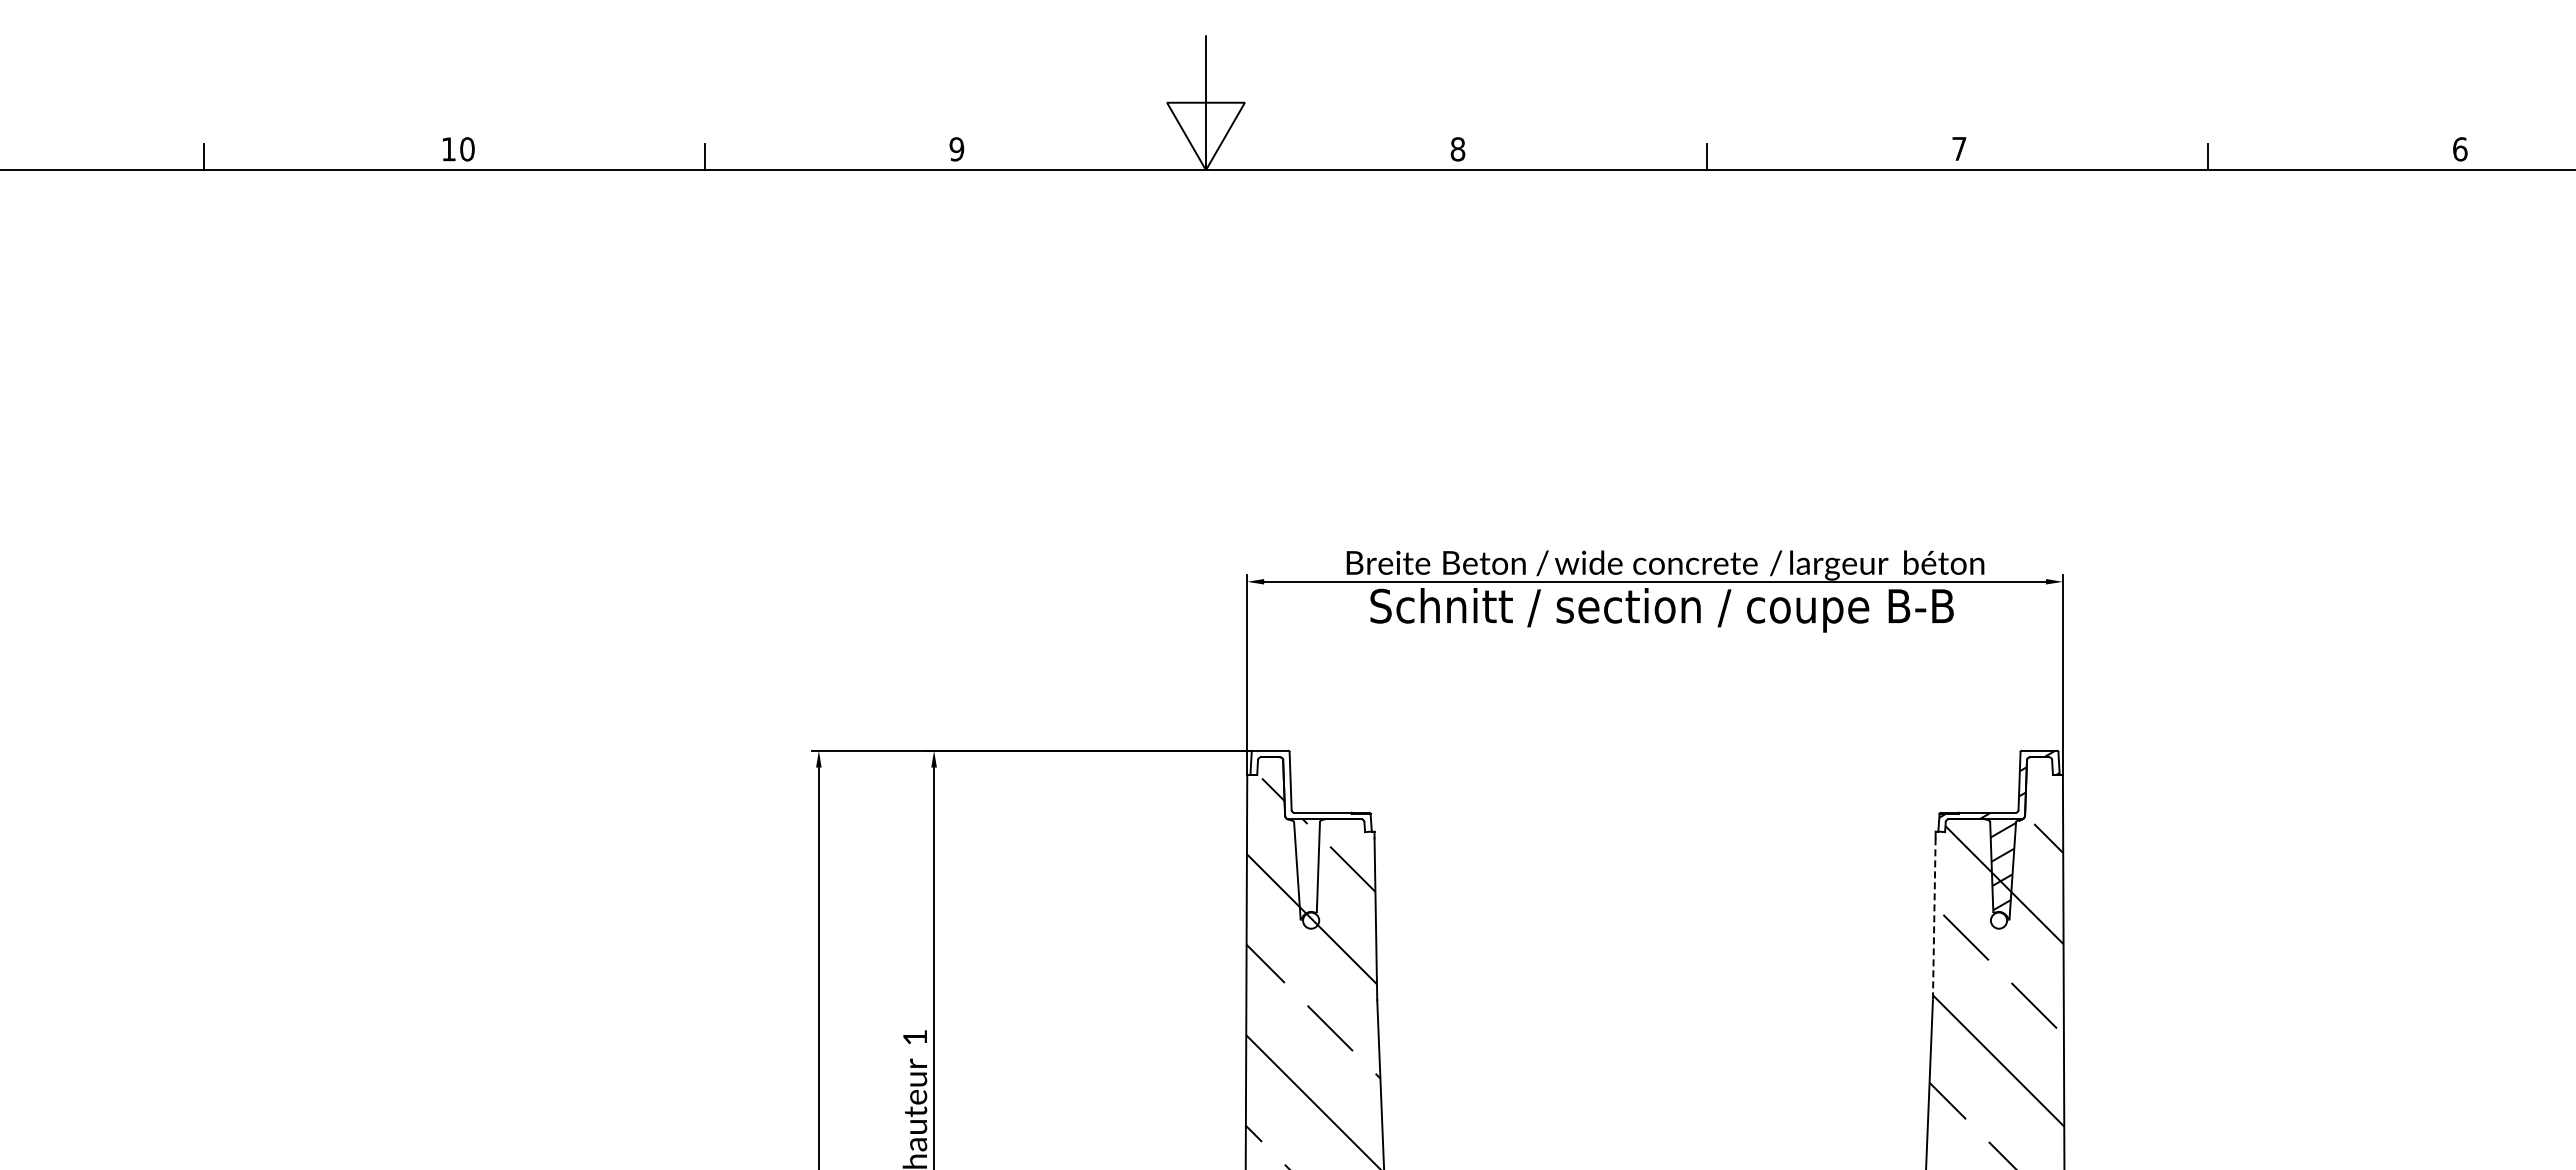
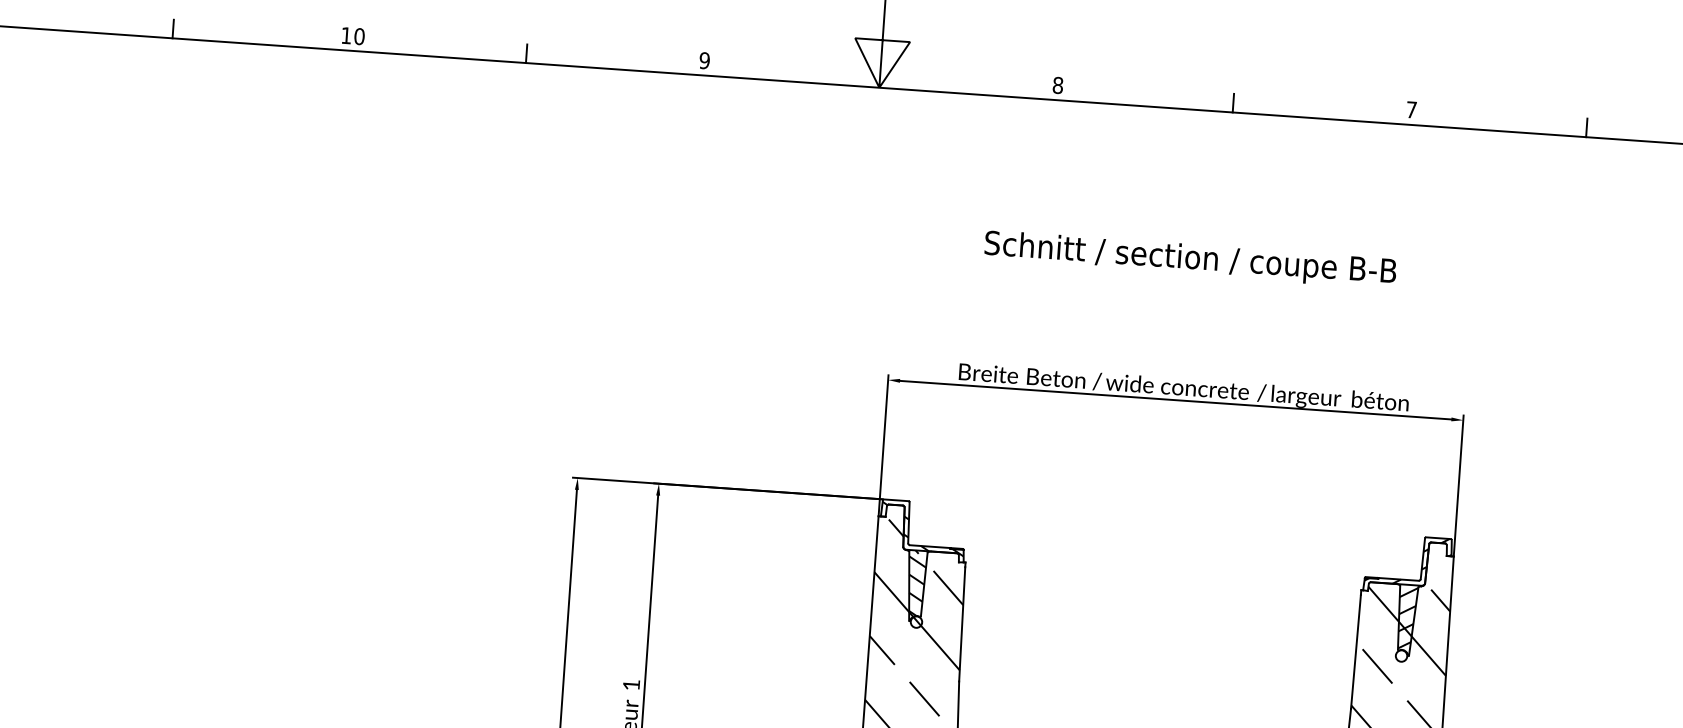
text: (1661, 610) -> (1190, 259), moved
hatch: (1311, 831) -> (921, 559), added
line: (1934, 919) -> (1356, 652), dashed -> solid

